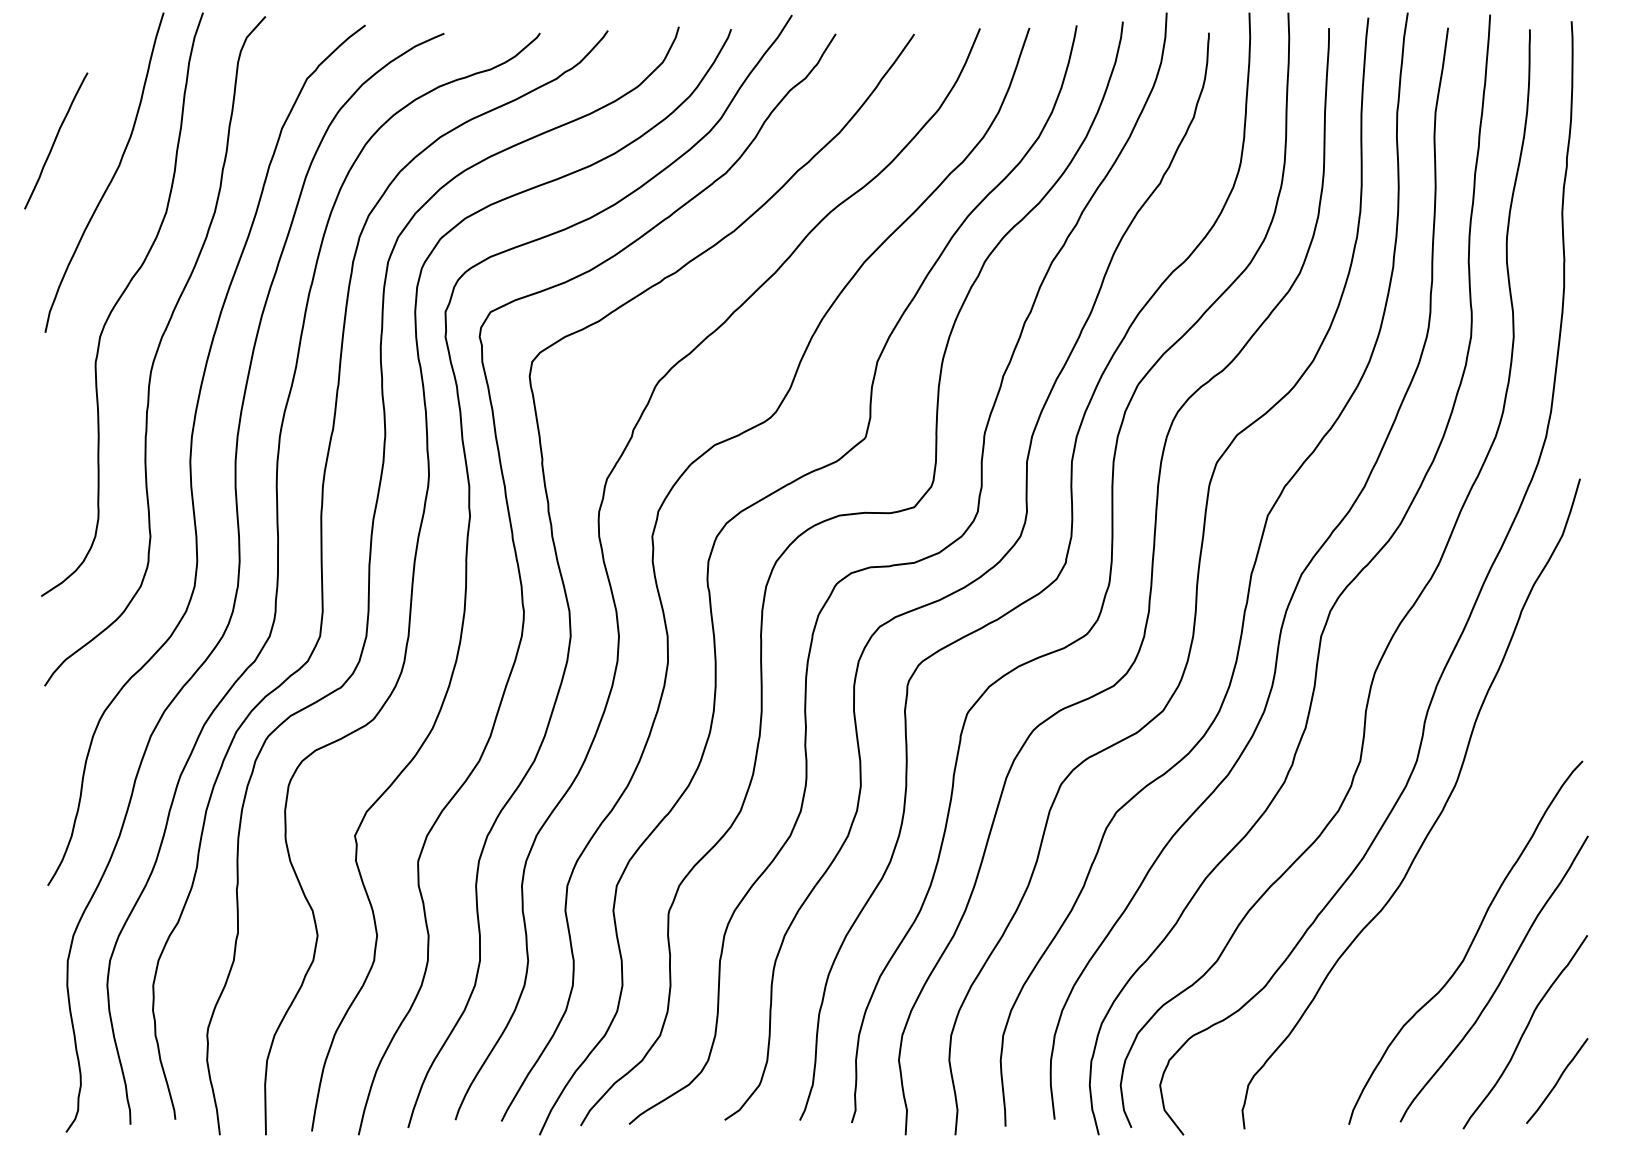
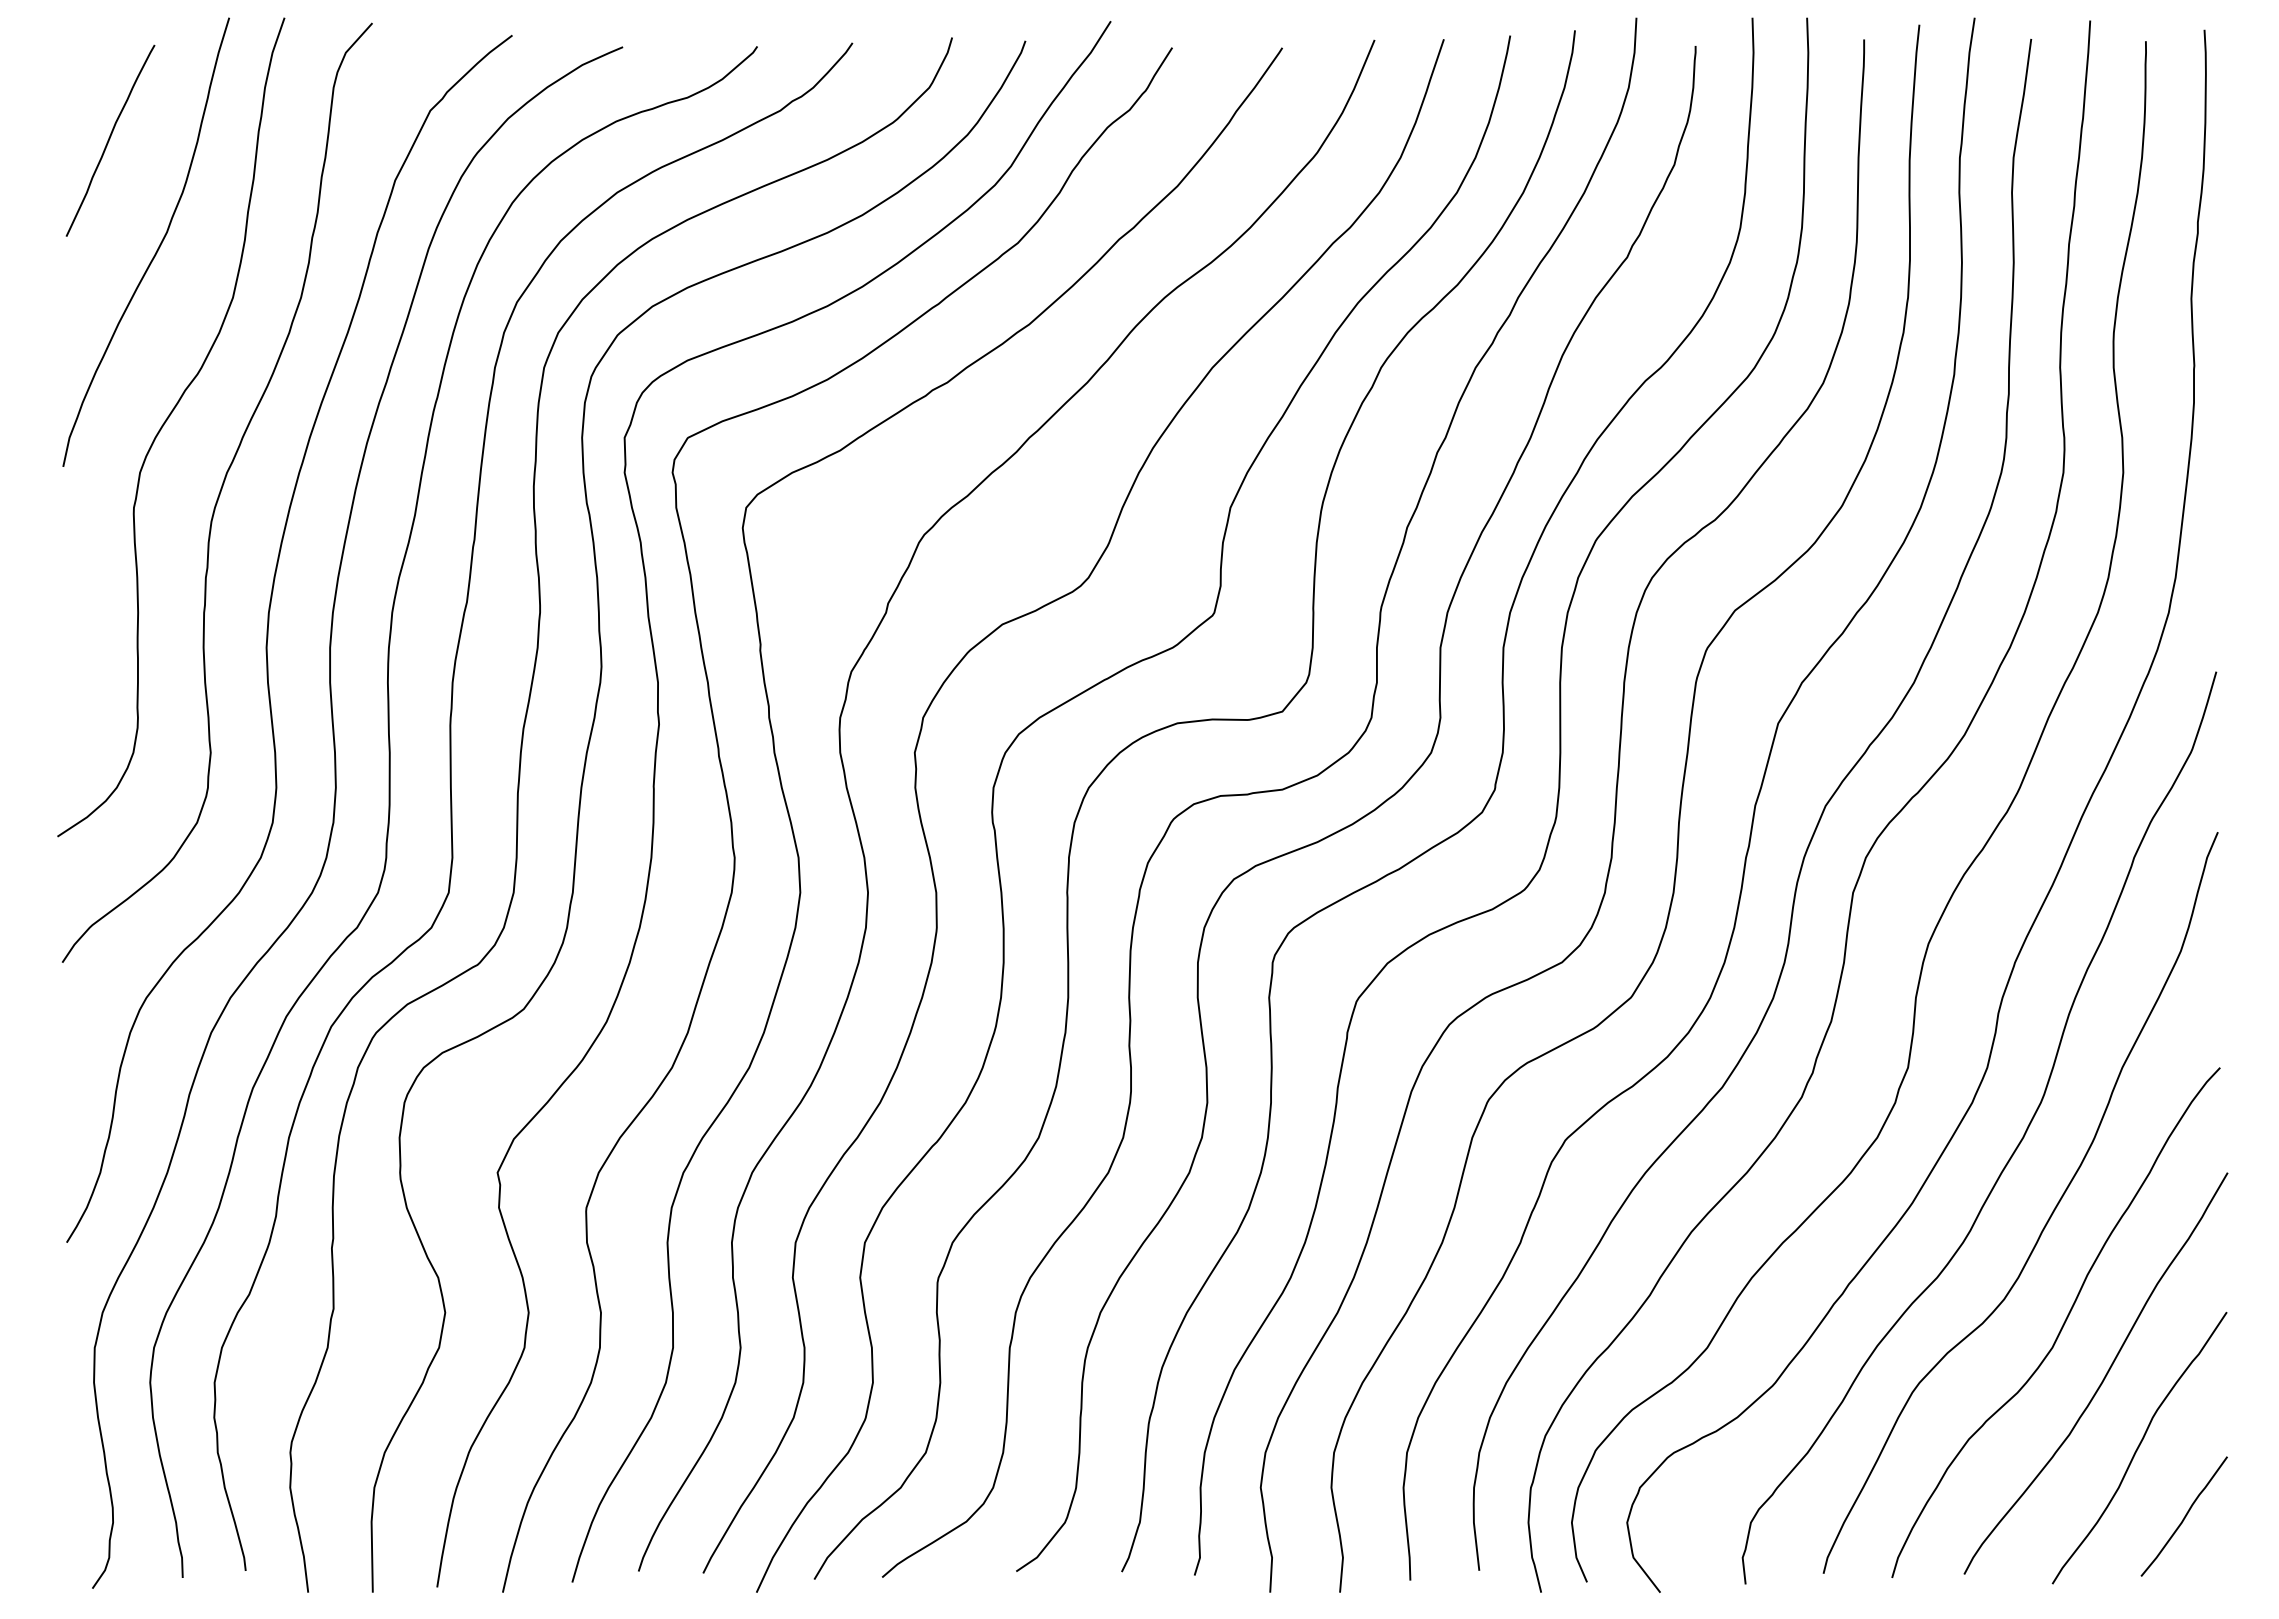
curve: (55, 140) -> (109, 140), moved
curve: (1461, 867) -> (2049, 1216), added

